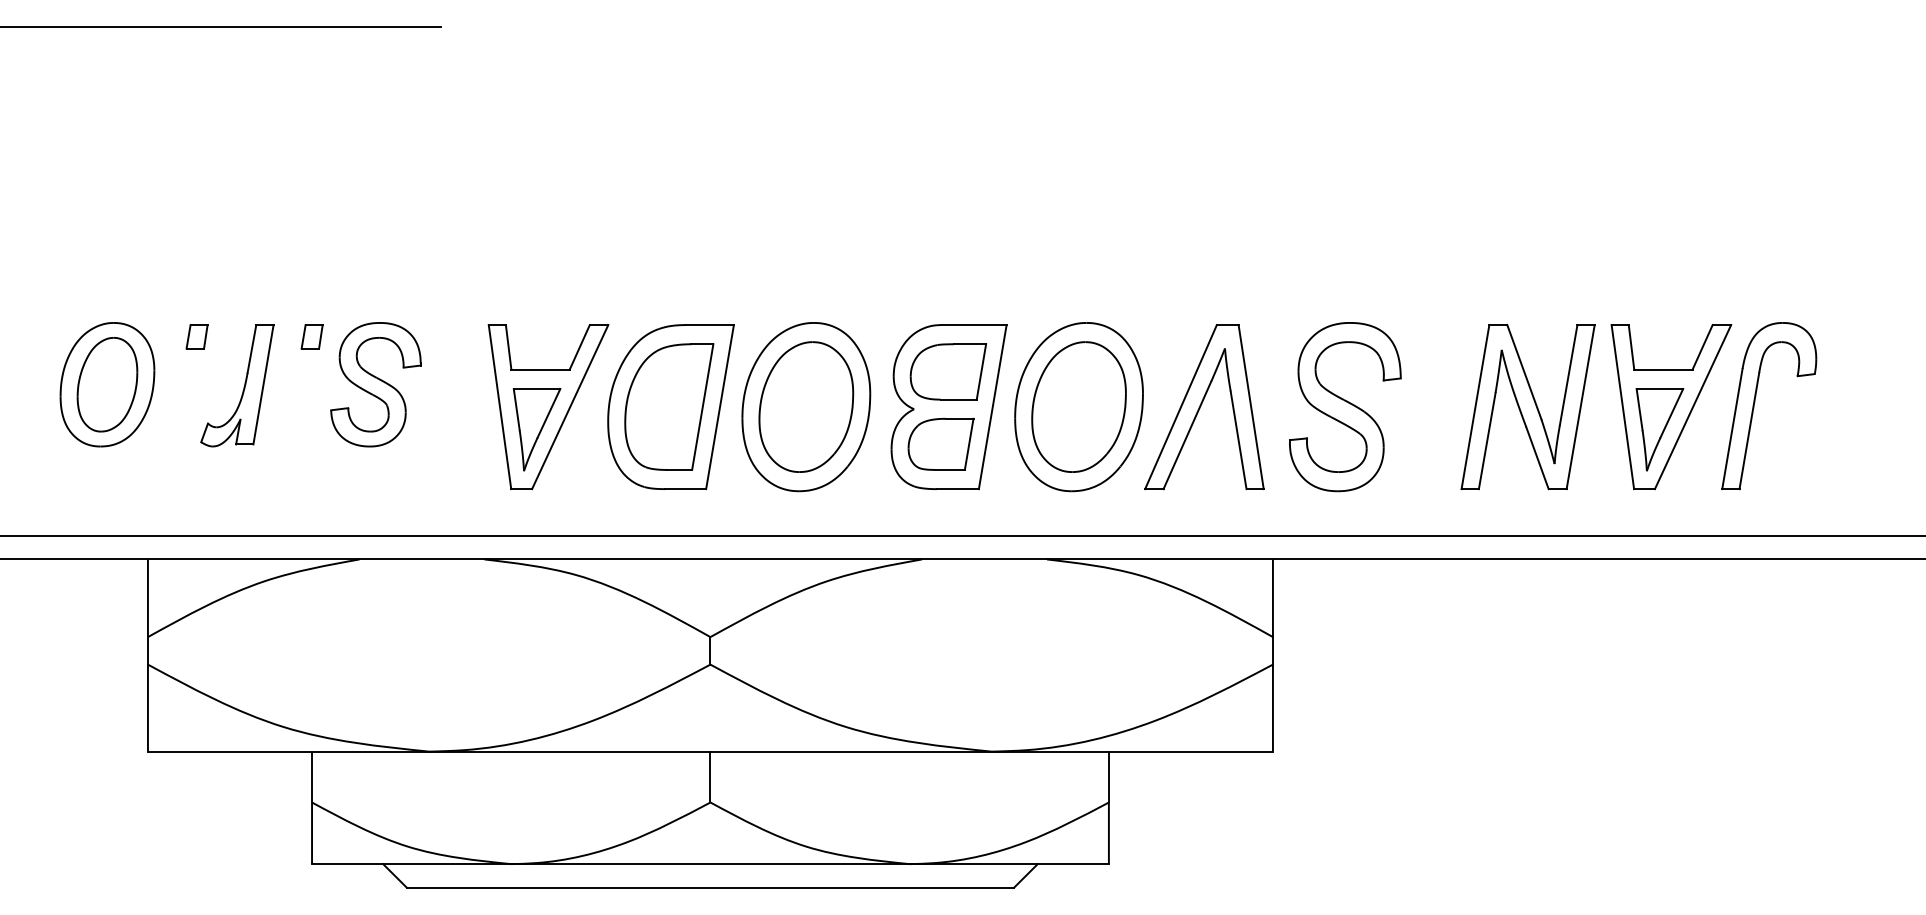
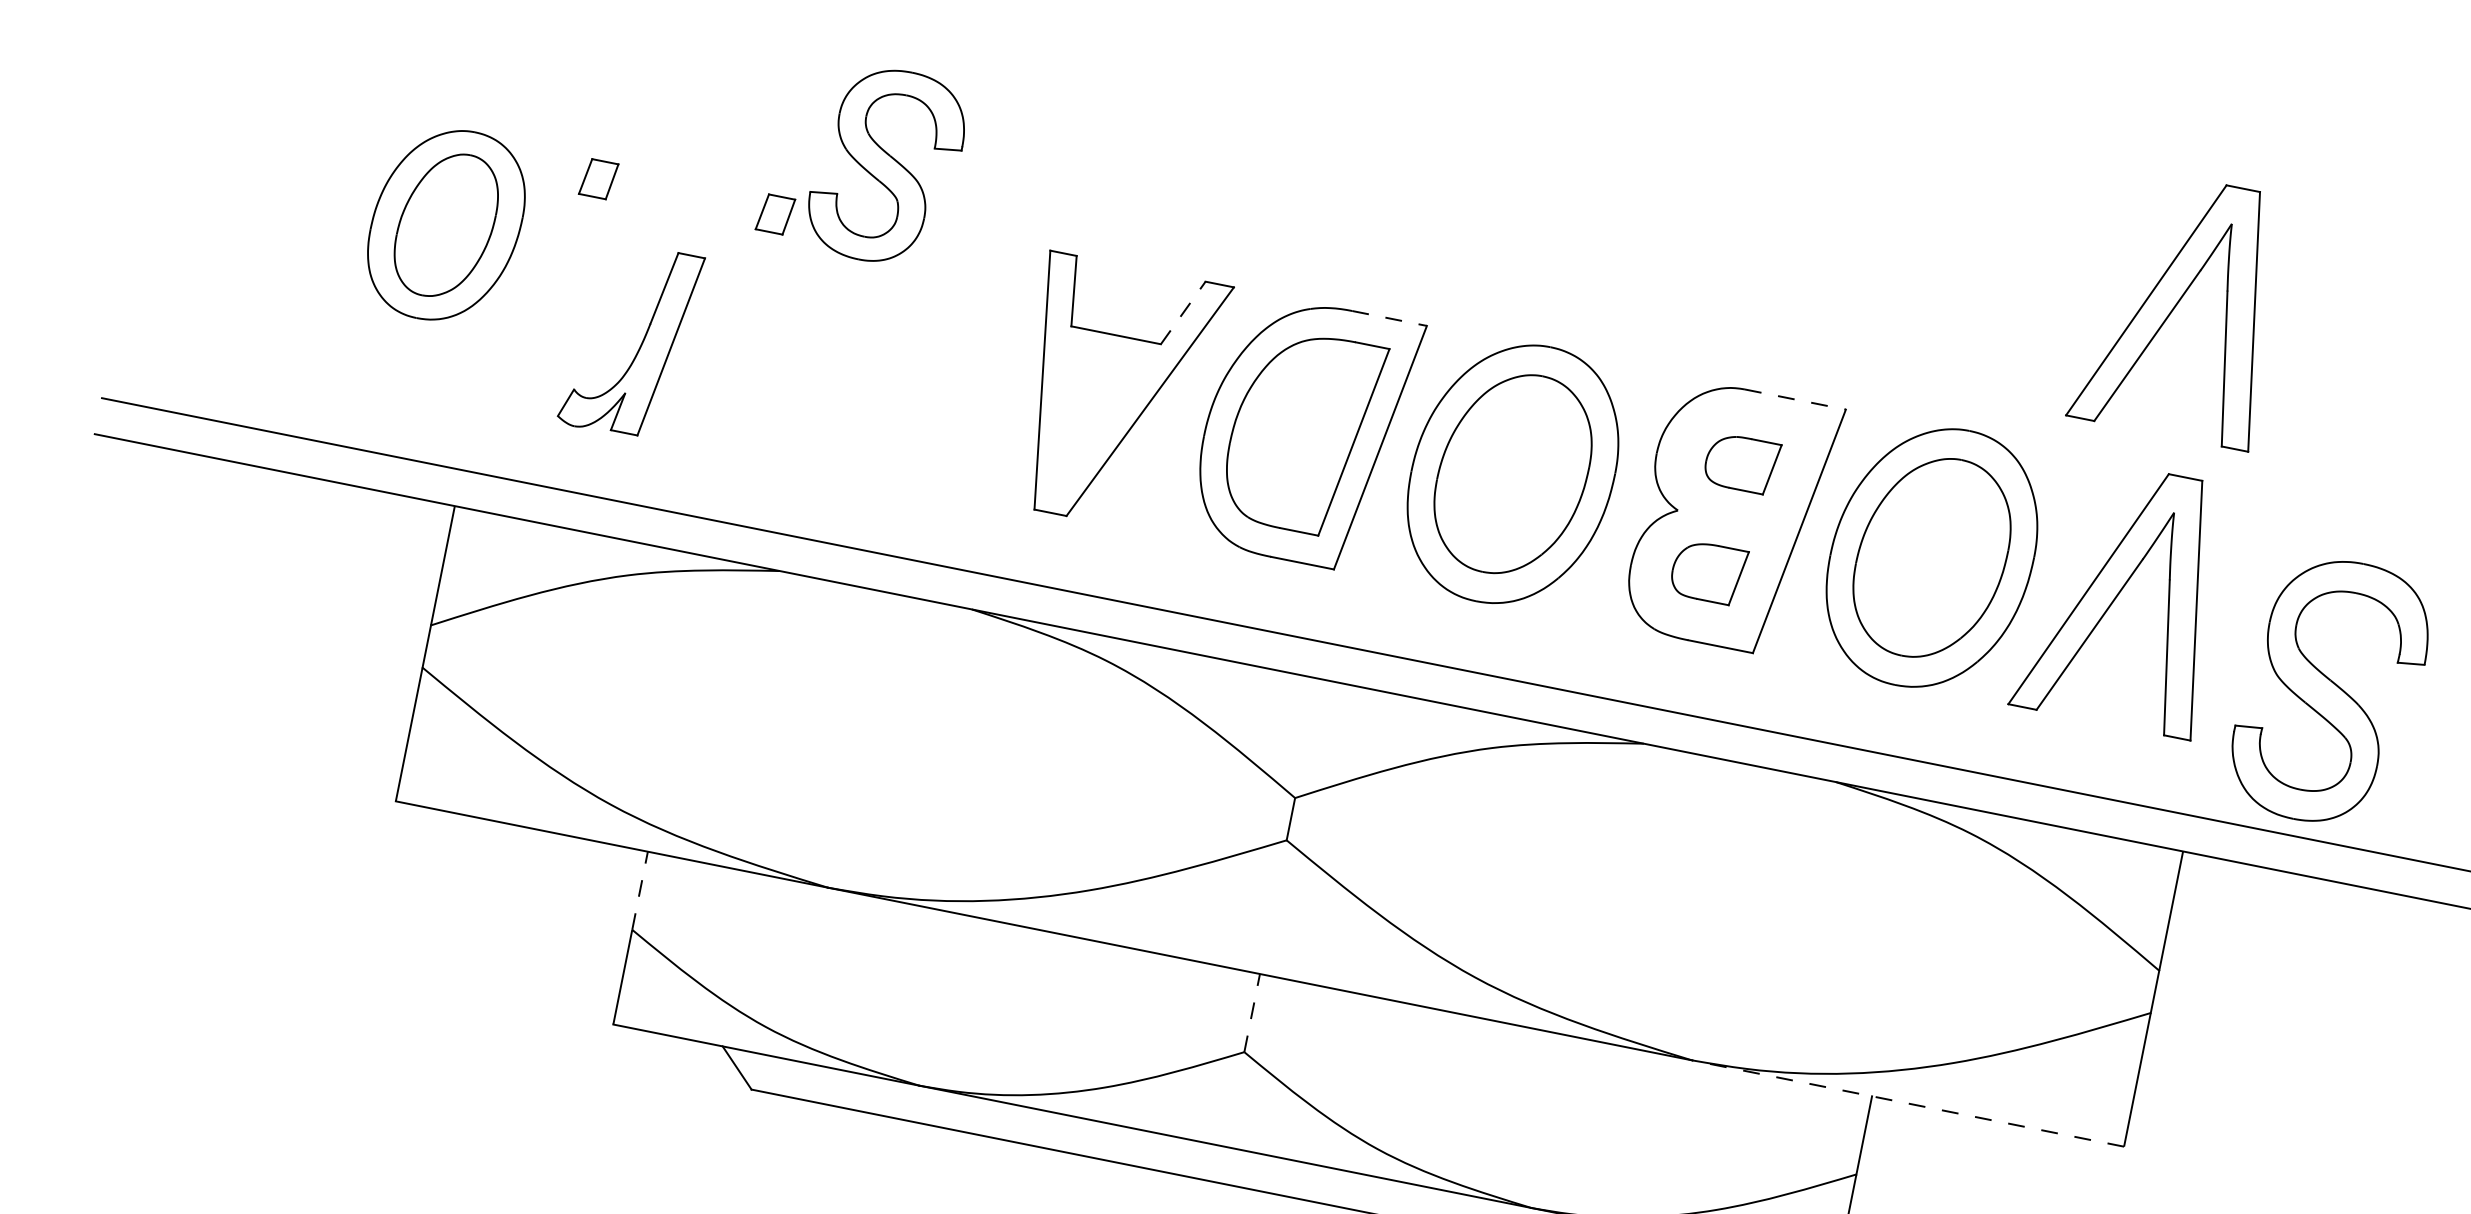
part: (1204, 219) -> (2182, 308), added
line: (710, 325) -> (1390, 319), solid -> dashed
line: (973, 325) -> (1794, 400), solid -> dashed
line: (579, 347) -> (1182, 312), solid -> dashed
part: (947, 371) -> (1740, 462), size x0.6
part: (375, 384) -> (886, 165), moved
part: (243, 386) -> (639, 343), moved
part: (1345, 407) -> (2330, 692), moved
part: (536, 429) -> (1091, 425), removed
part: (940, 443) -> (1707, 571), size x0.7
line: (1132, 751) -> (1908, 1103), solid -> dashed
line: (312, 776) -> (640, 890), solid -> dashed
line: (710, 776) -> (1252, 1012), solid -> dashed

